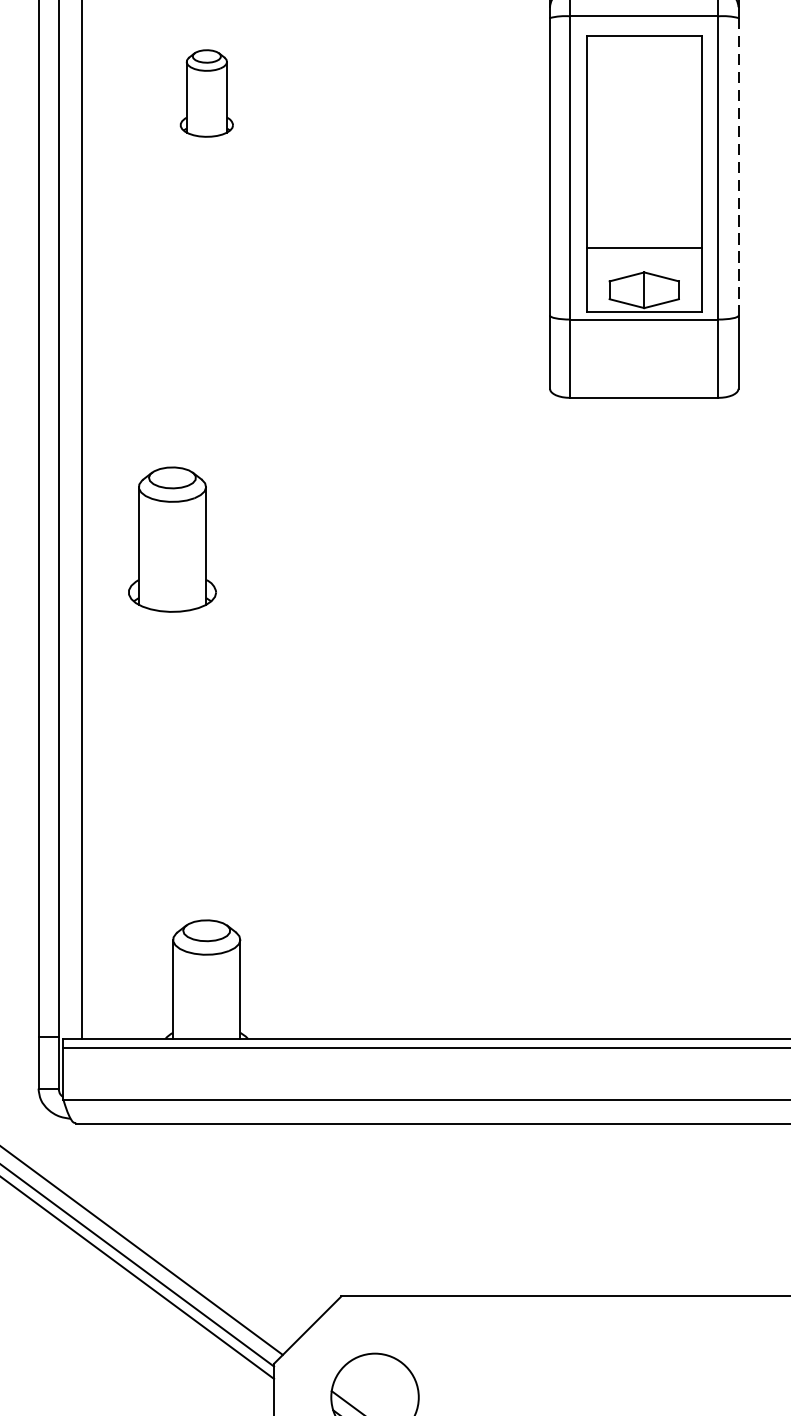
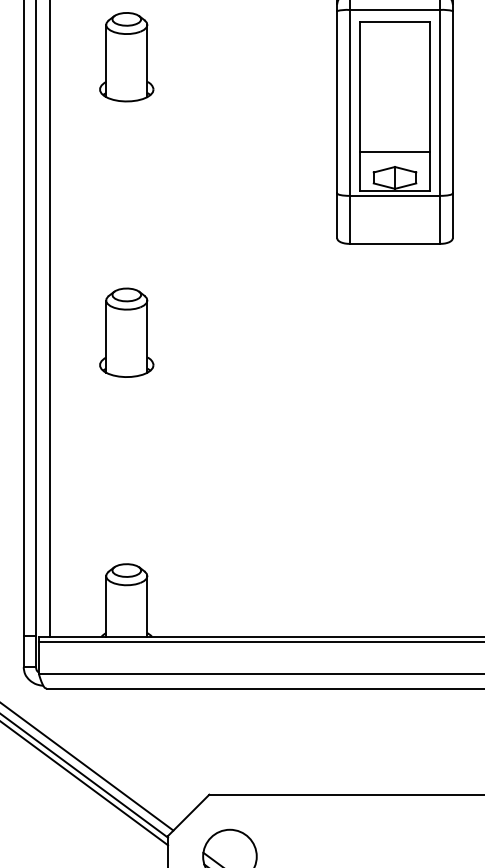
part: (206, 93) -> (126, 57), size x1.67
line: (738, 167) -> (452, 102), dashed -> solid
part: (172, 539) -> (126, 332), moved

